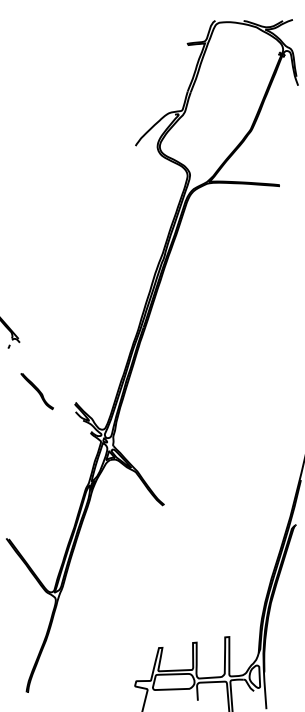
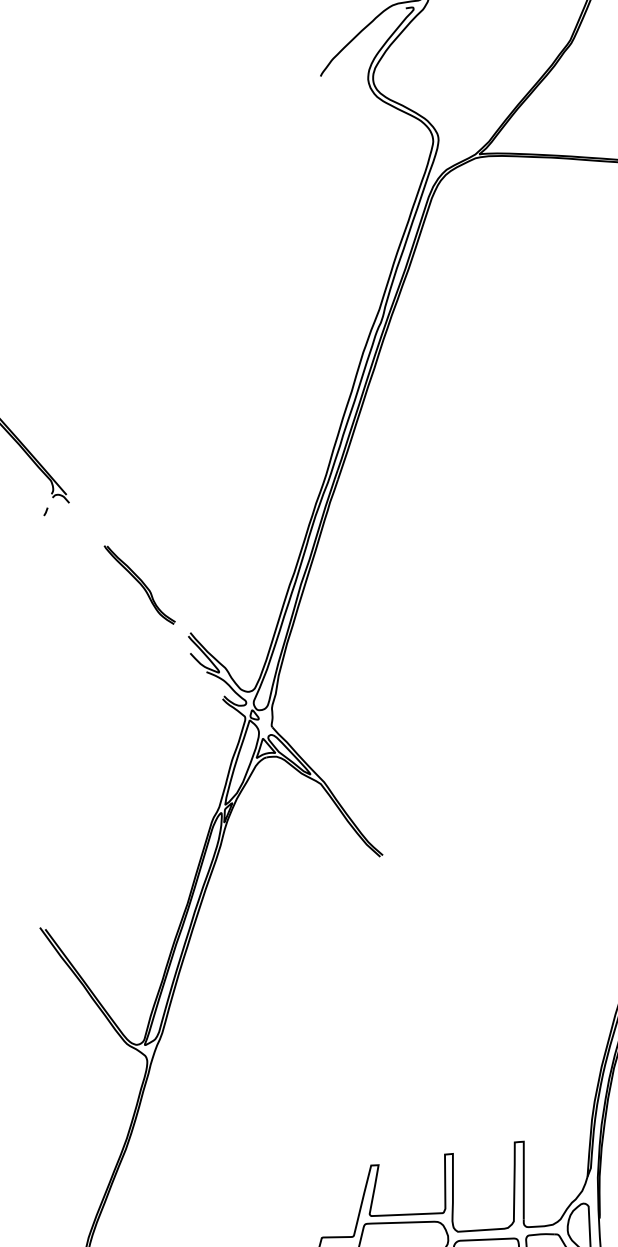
part: (36, 391) -> (137, 585), moved

